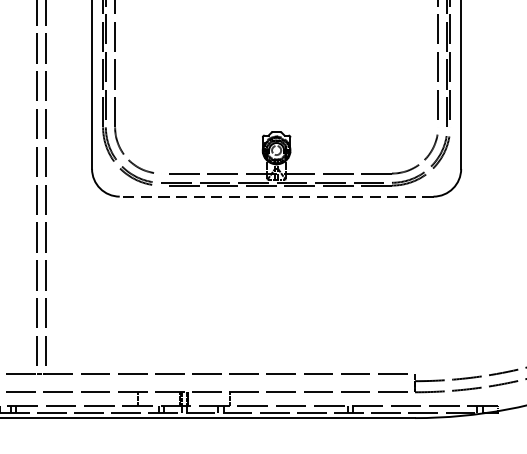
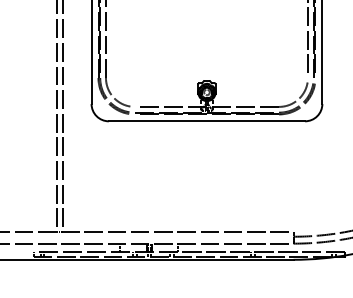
line: (275, 196) -> (206, 121), dashed -> solid

